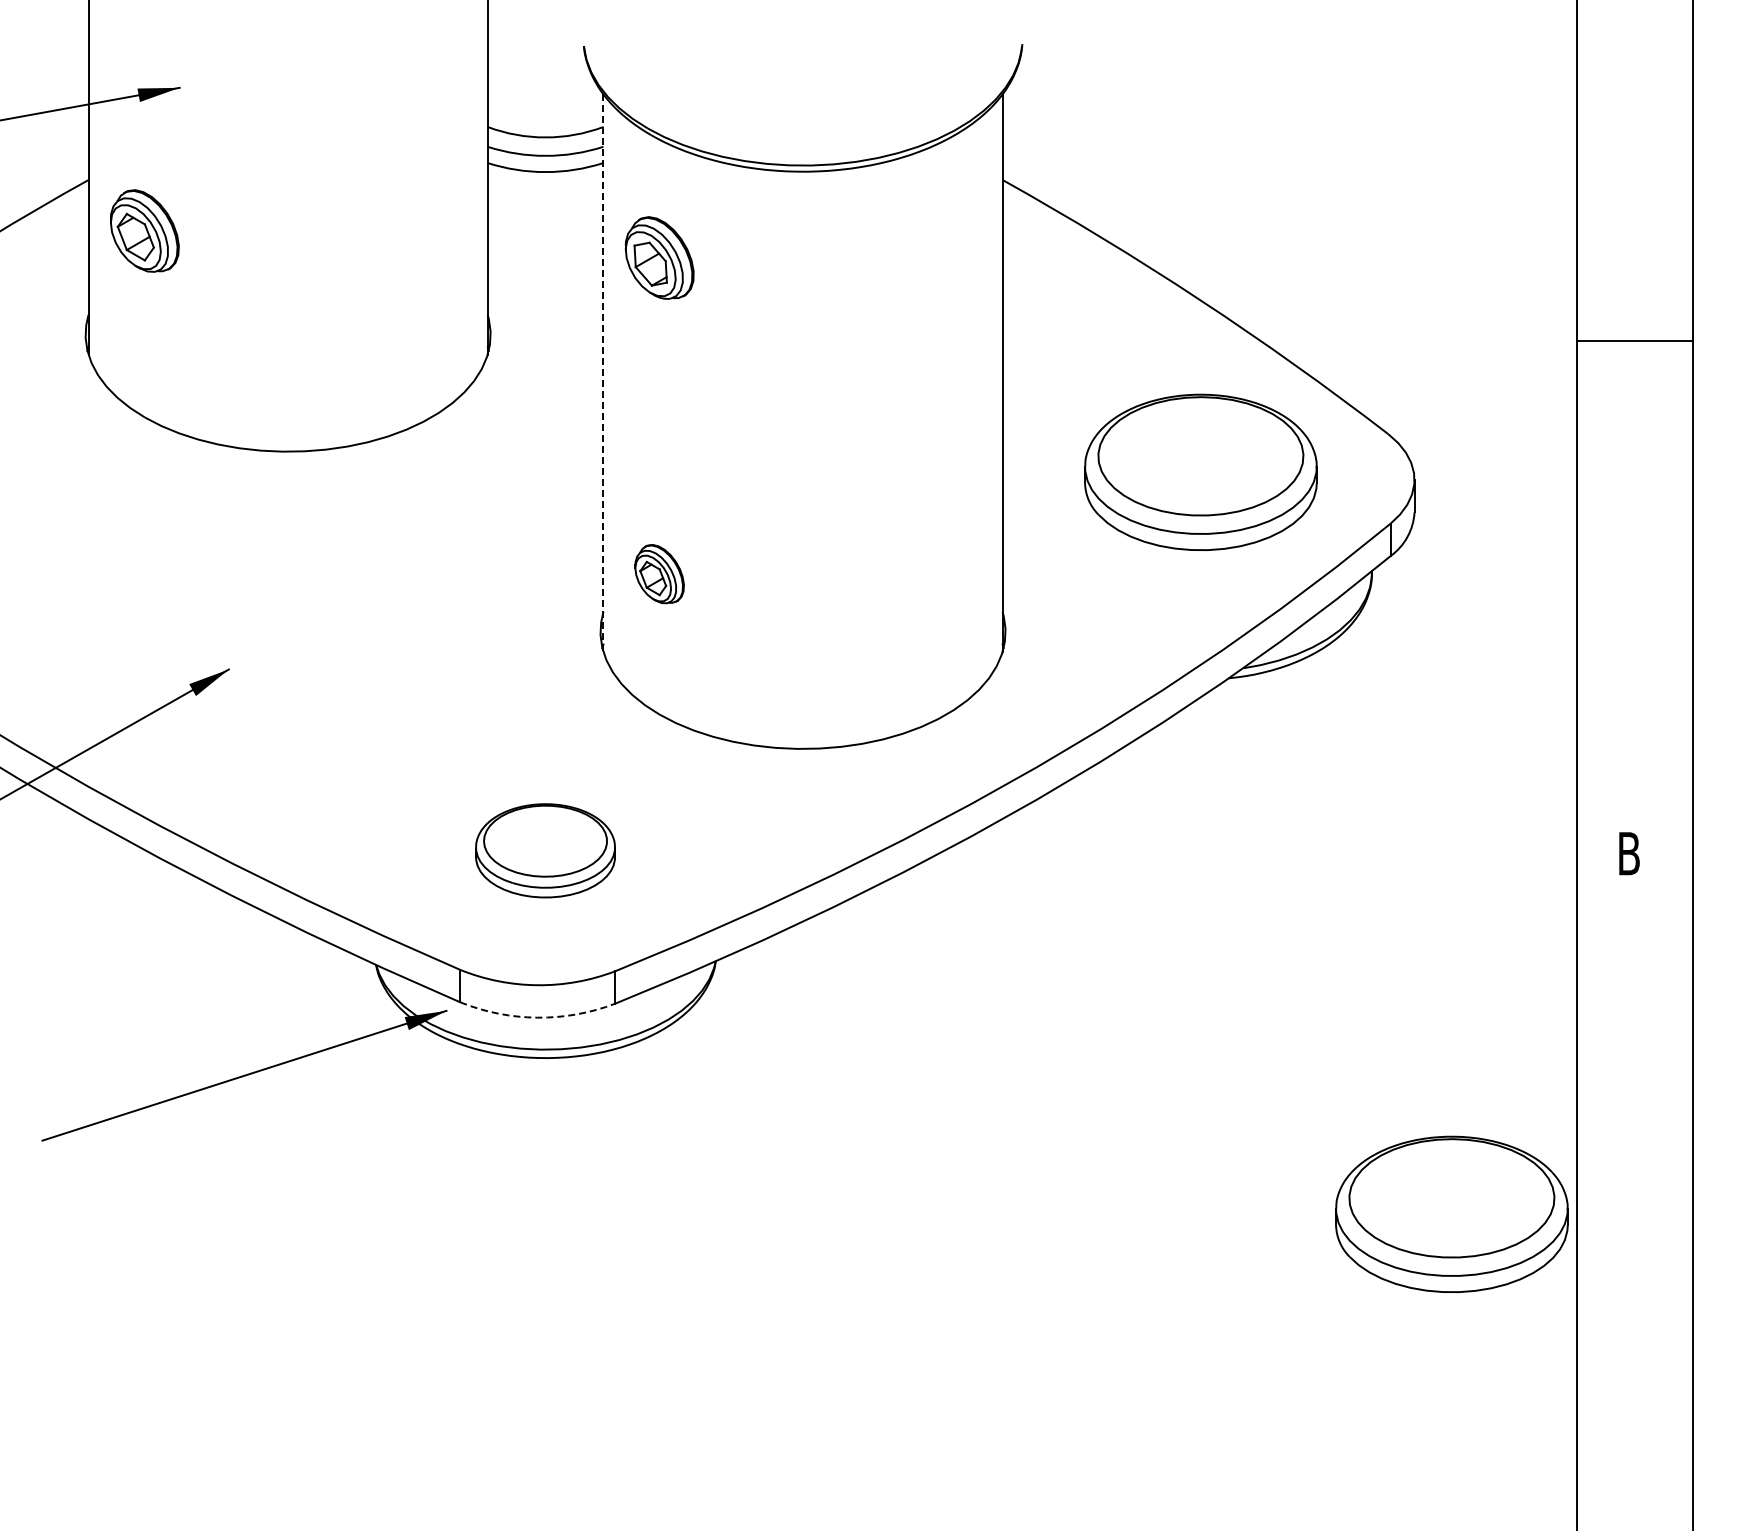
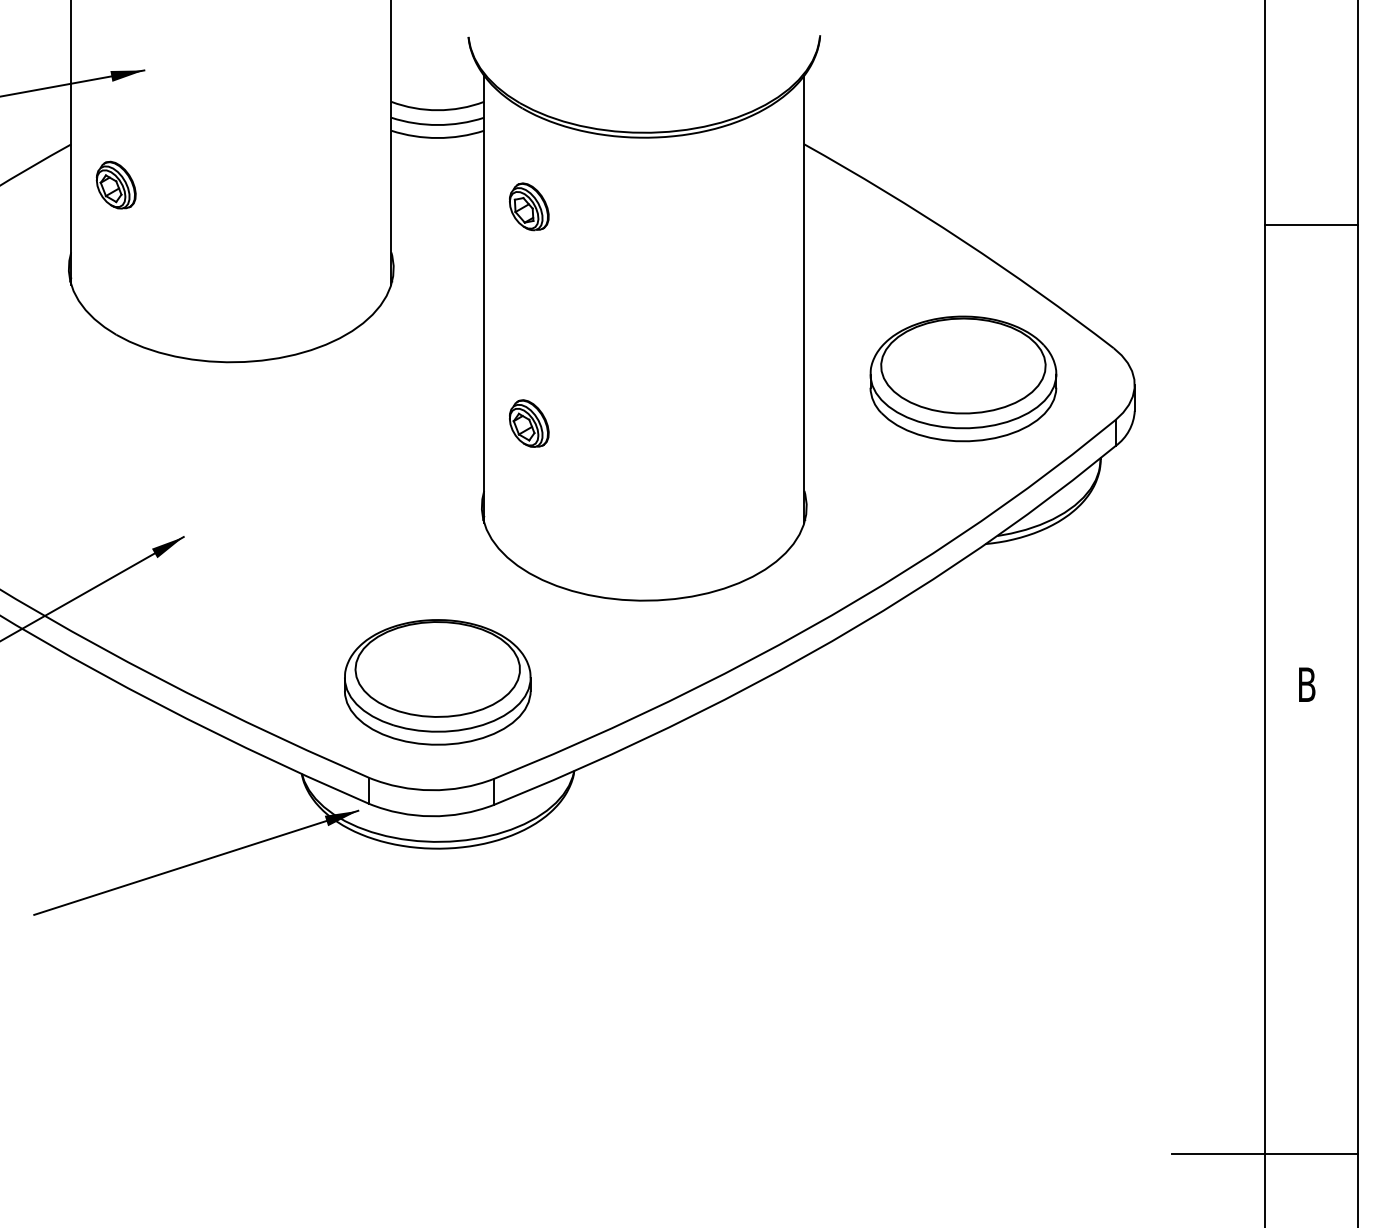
part: (144, 230) -> (116, 184), size x0.71
part: (659, 257) -> (529, 206), size x0.71
line: (1634, 341) -> (1311, 224), moved
line: (603, 373) -> (484, 299), dashed -> solid
part: (659, 574) -> (529, 423), moved
part: (545, 850) -> (437, 682), size x1.67
arc: (537, 1017) -> (431, 816), dashed -> solid
part: (1451, 1213) -> (1164, 973), removed
line: (1576, 1438) -> (1264, 1153), added

